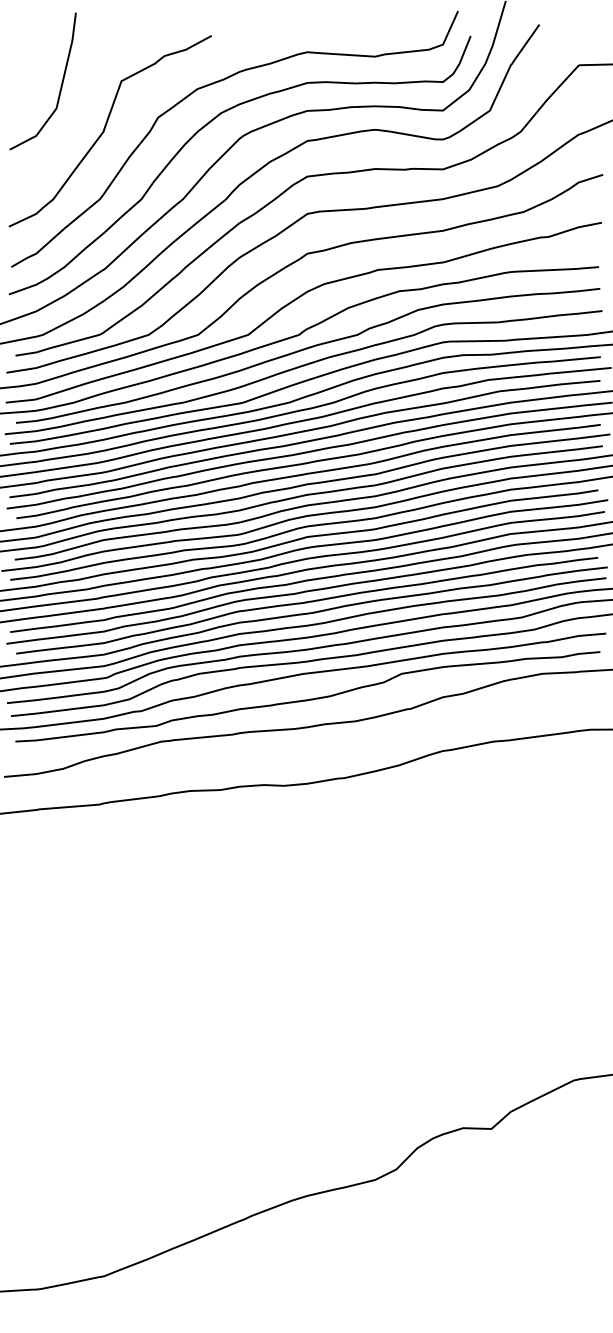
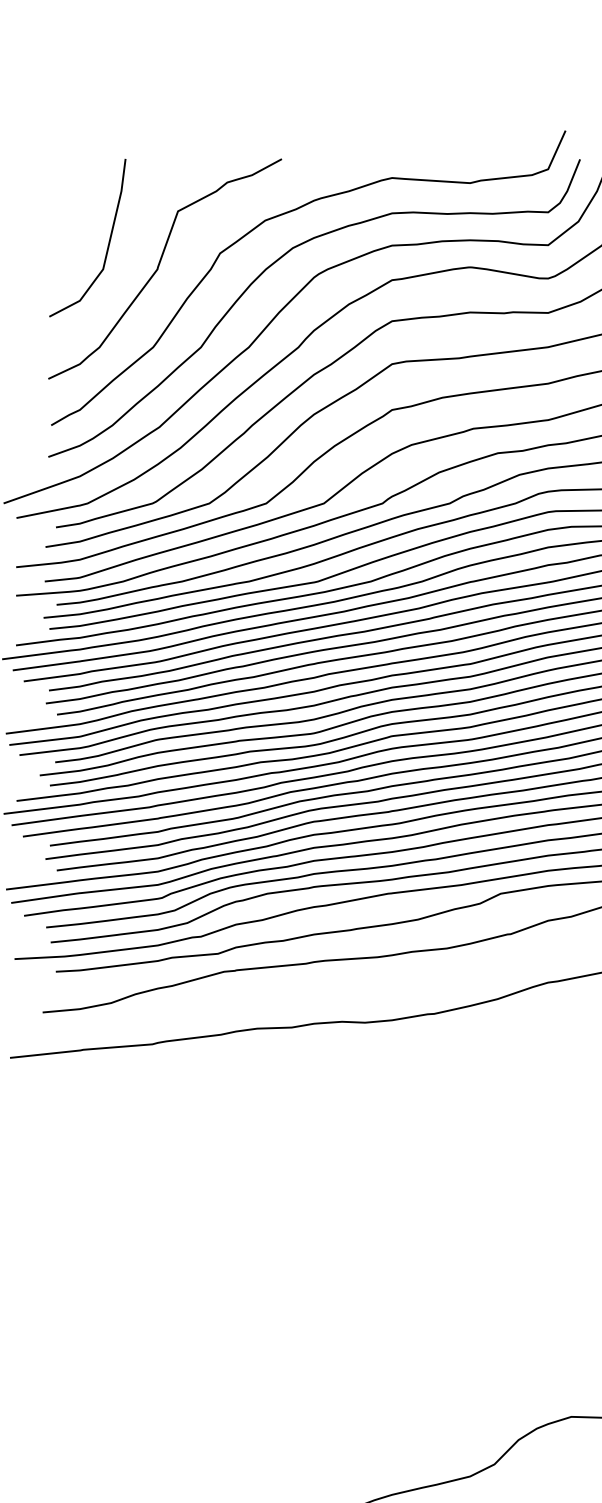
curve: (60, 86) -> (107, 243), moved

